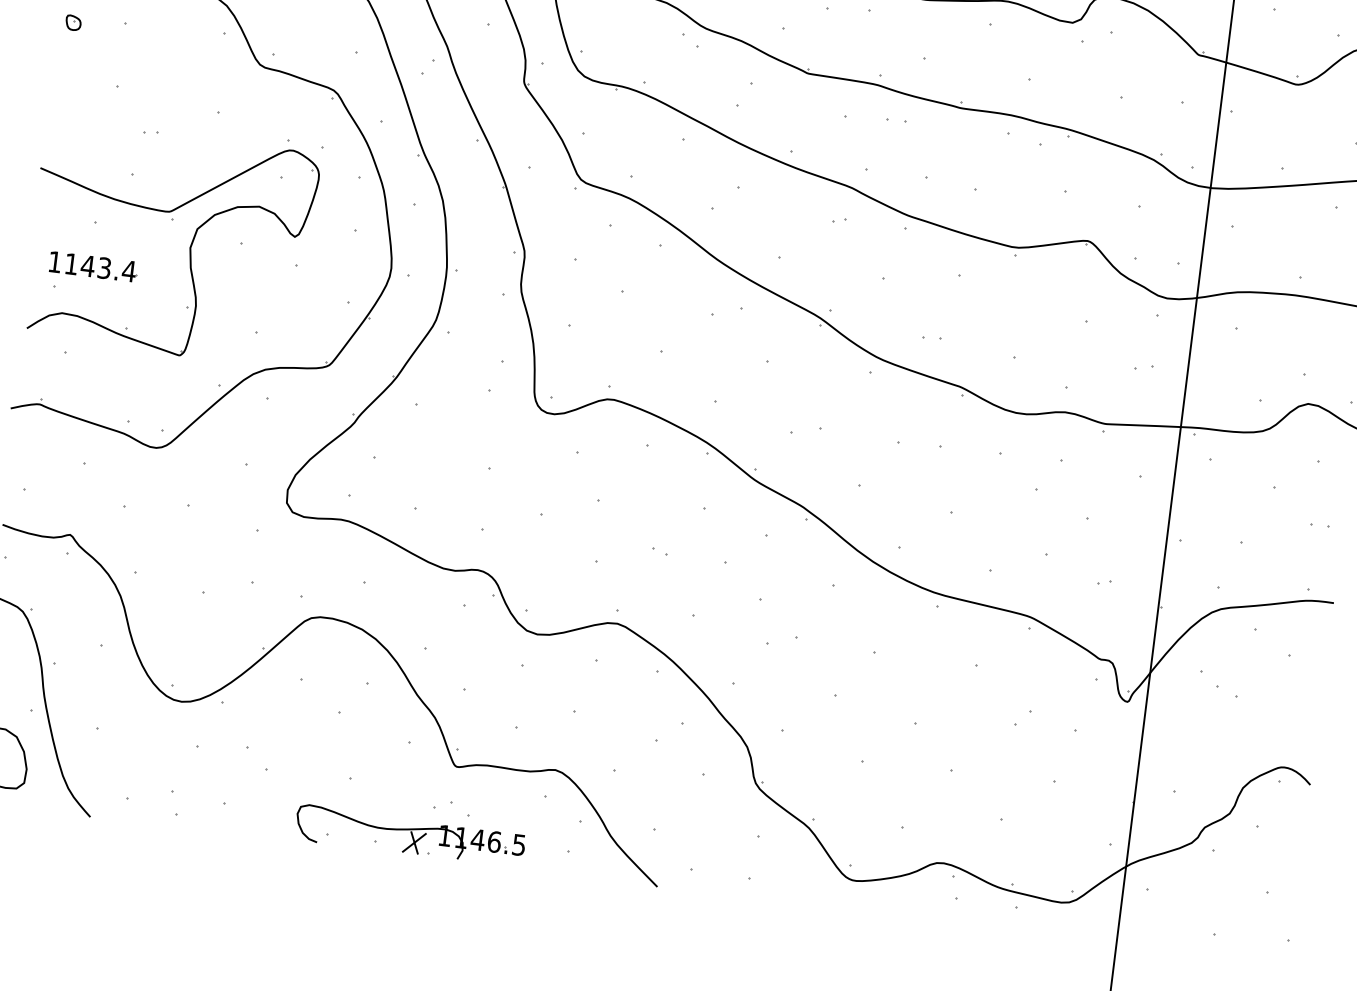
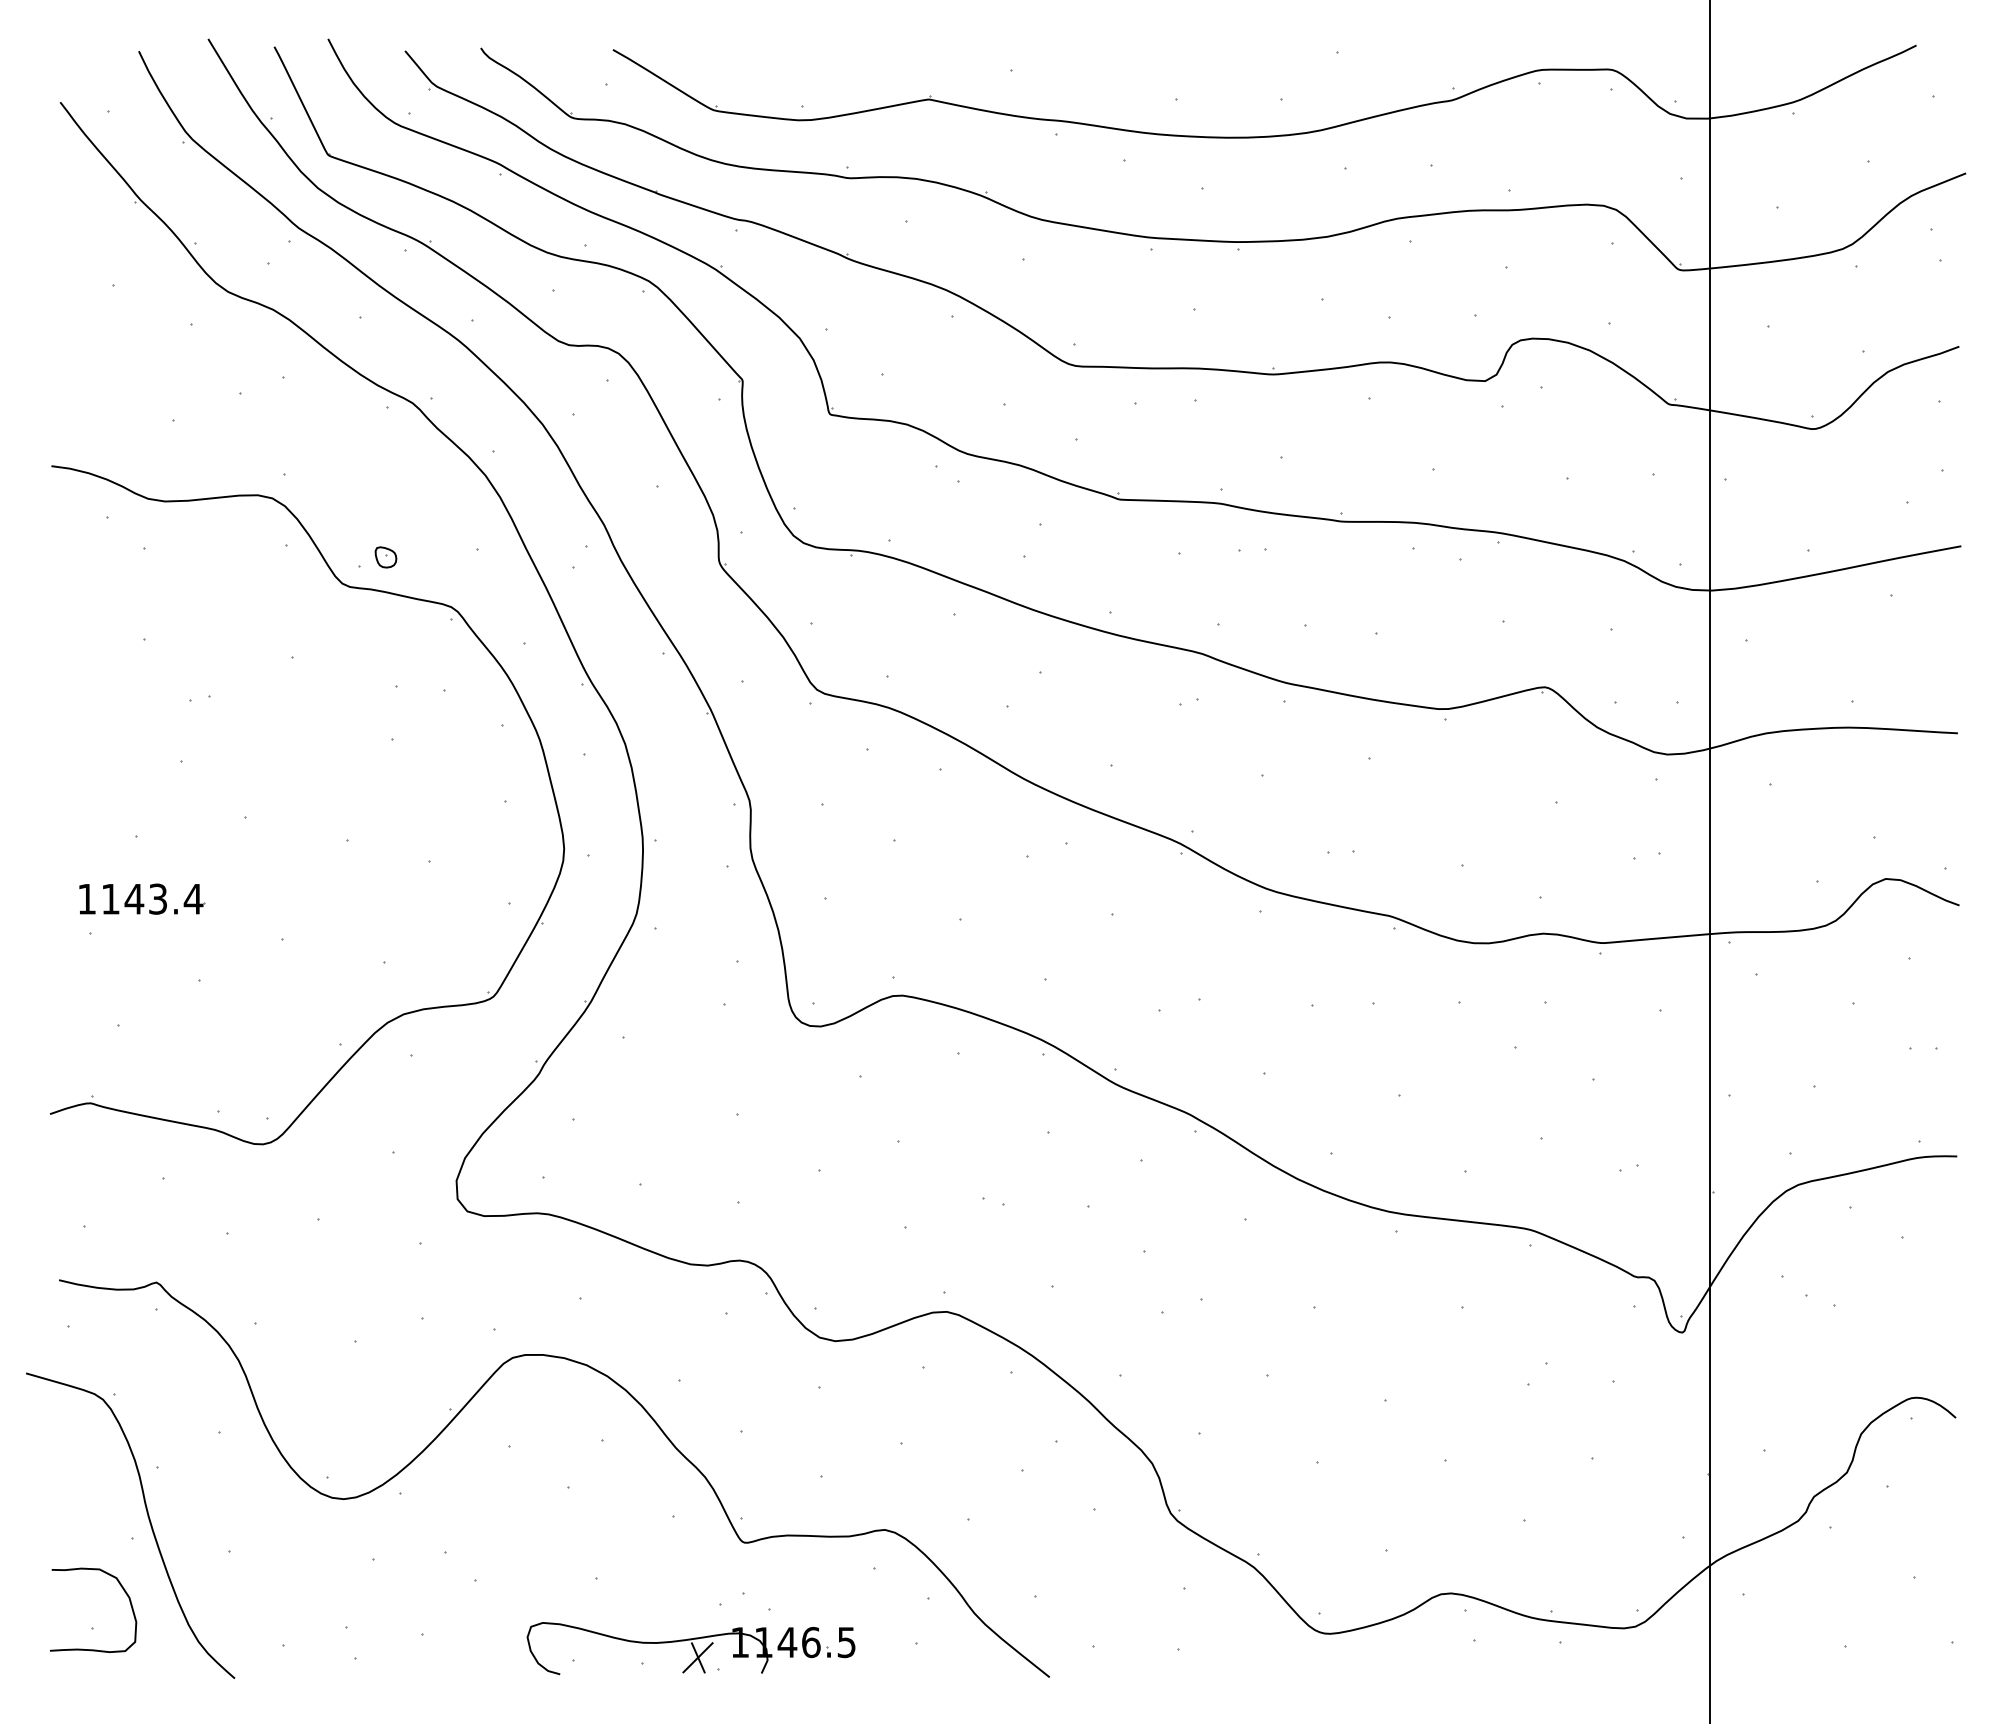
part: (73, 22) -> (385, 557), moved
part: (190, 247) -> (275, 854), removed

